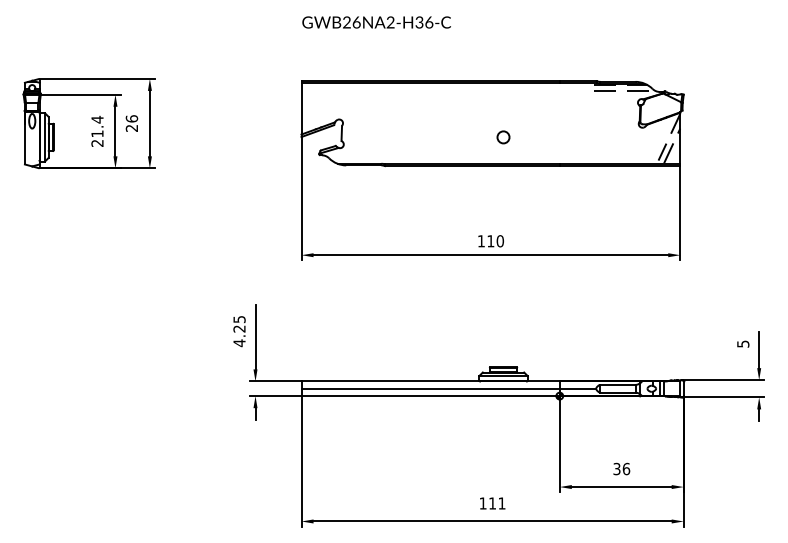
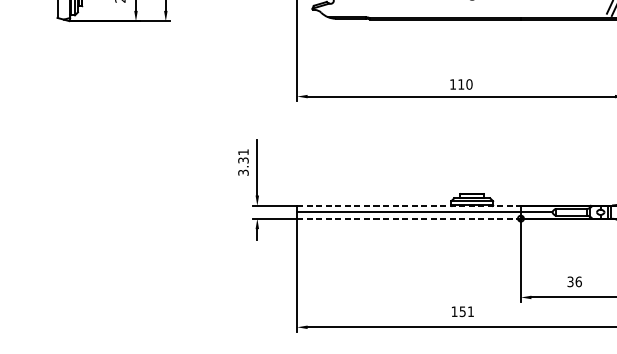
text: (239, 331) -> (243, 162), 4.25 -> 3.31
line: (431, 381) -> (409, 206), solid -> dashed
line: (431, 396) -> (409, 219), solid -> dashed
text: (492, 503) -> (462, 311), 111 -> 151

